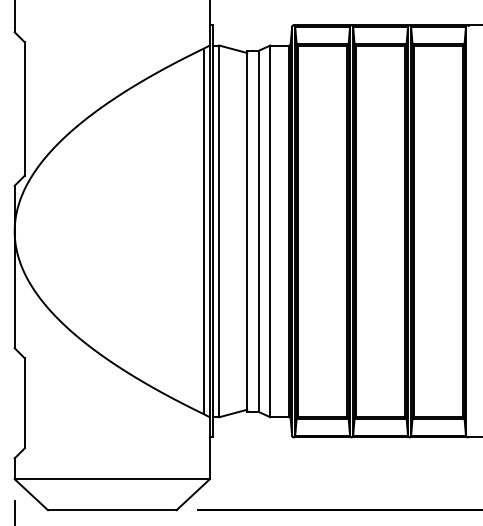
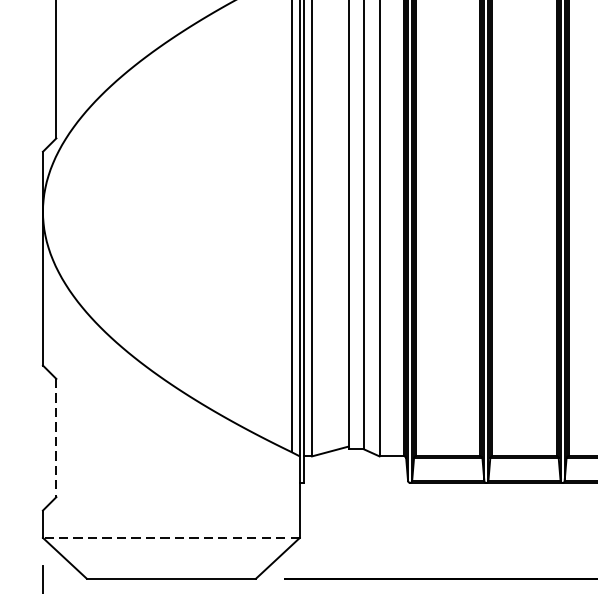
line: (24, 403) -> (55, 438), solid -> dashed
line: (112, 479) -> (171, 538), solid -> dashed

